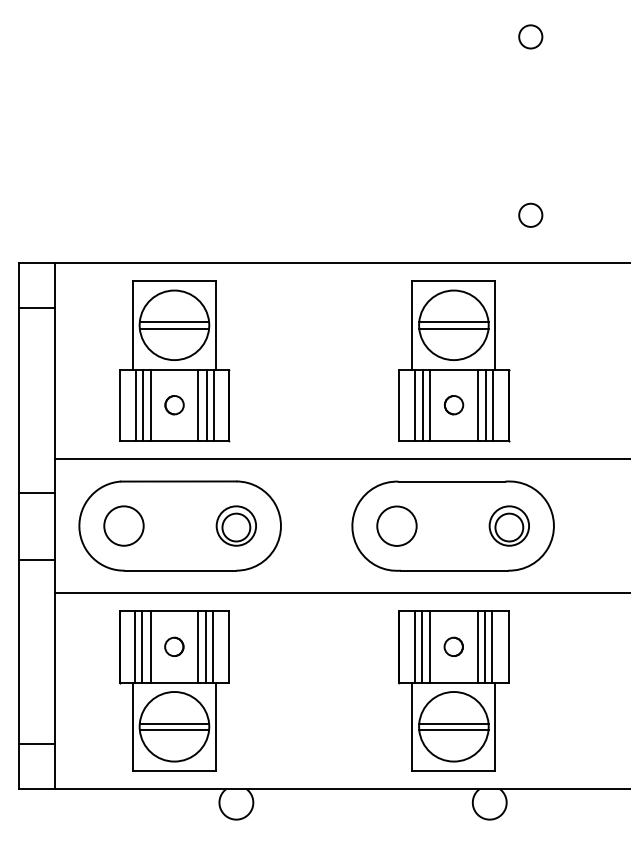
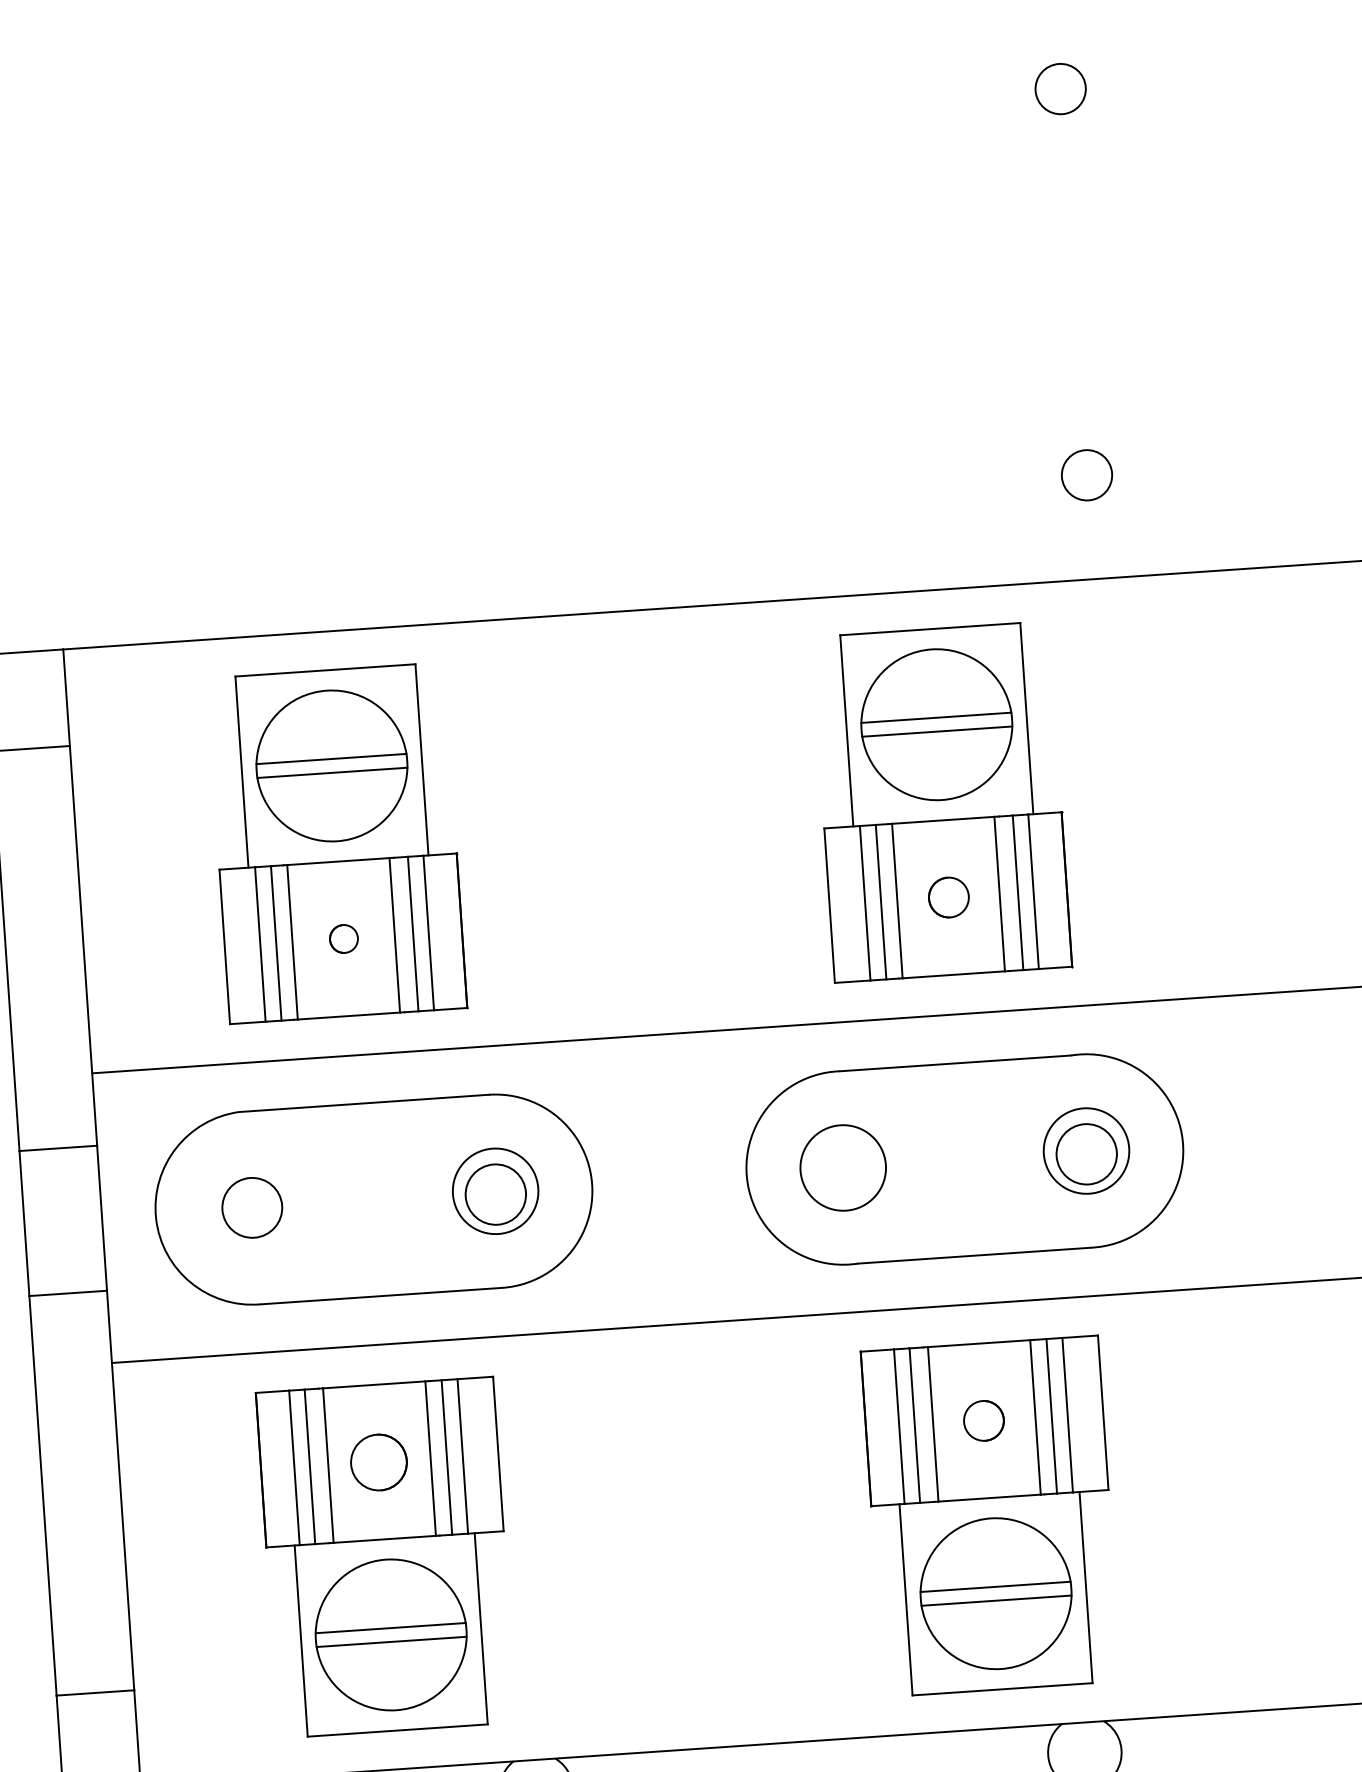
part: (174, 405) -> (343, 939), size x0.7
circle: (123, 525) -> (251, 1206), size x0.7
part: (174, 646) -> (379, 1461), size x1.4

